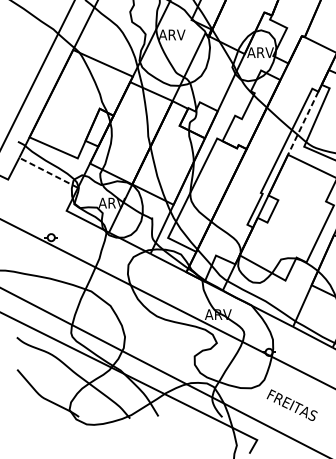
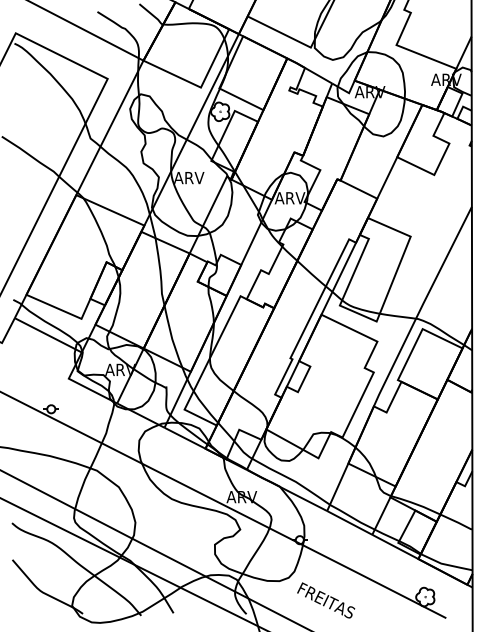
line: (303, 123) -> (338, 278), dashed -> solid
line: (48, 172) -> (48, 335), dashed -> solid

